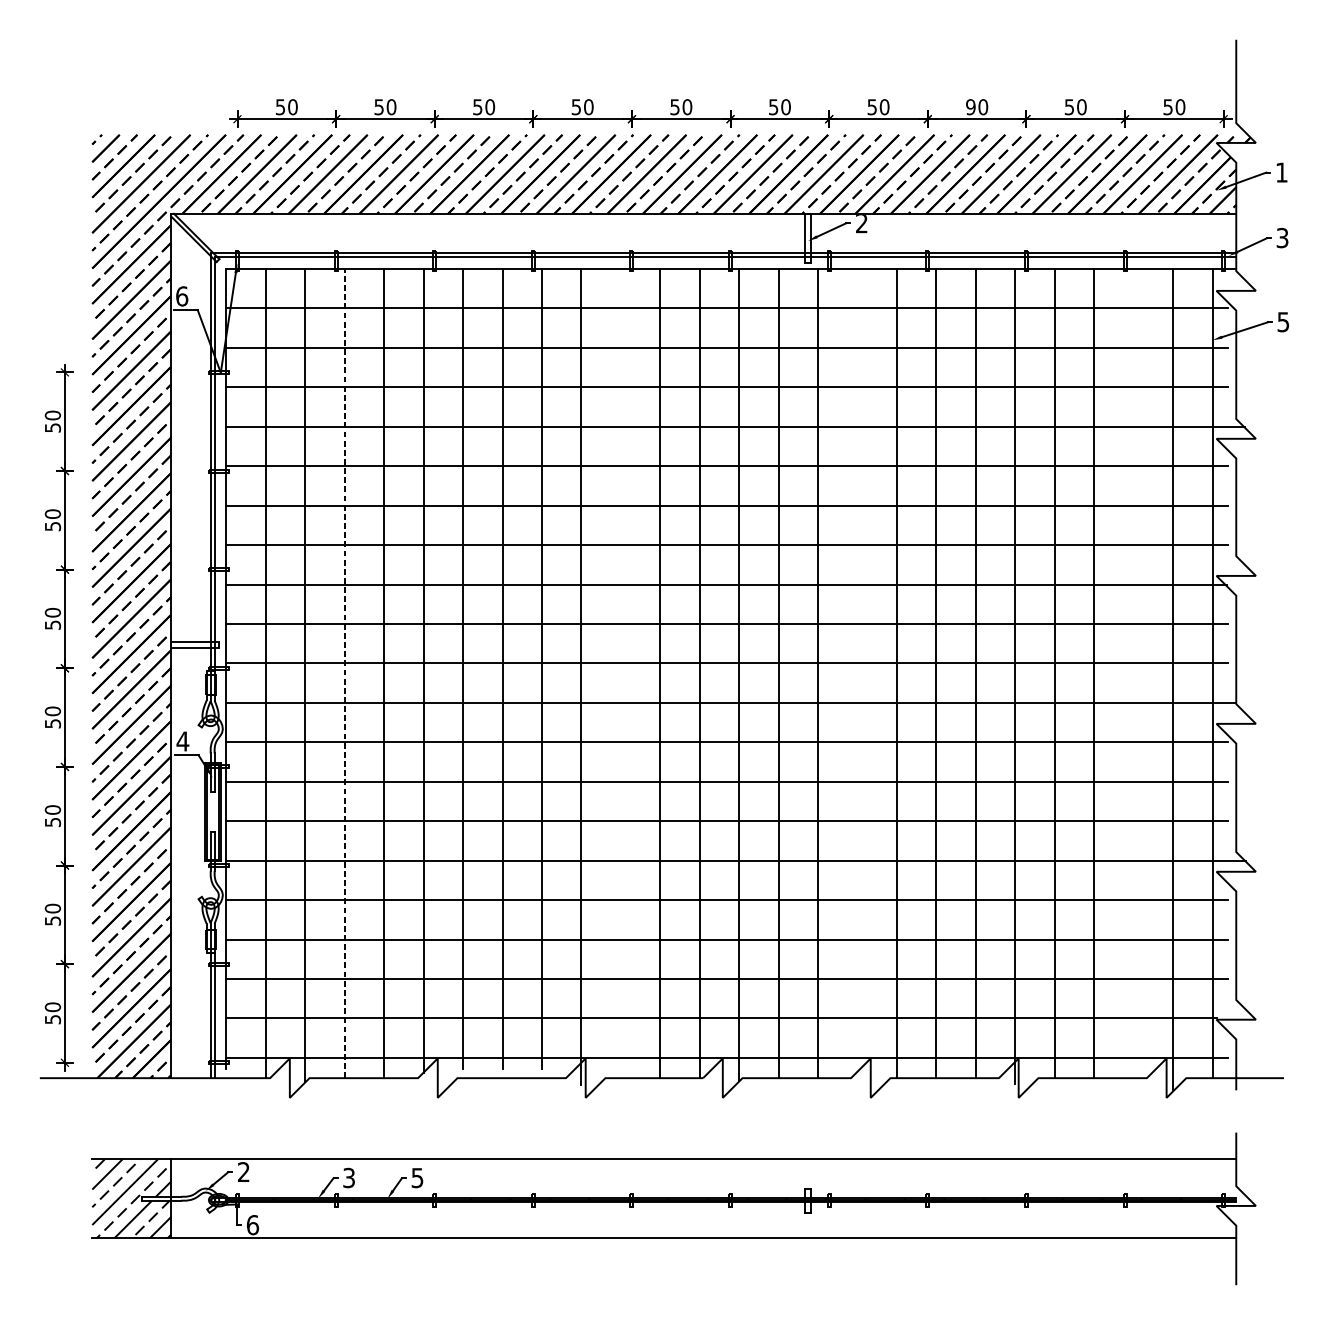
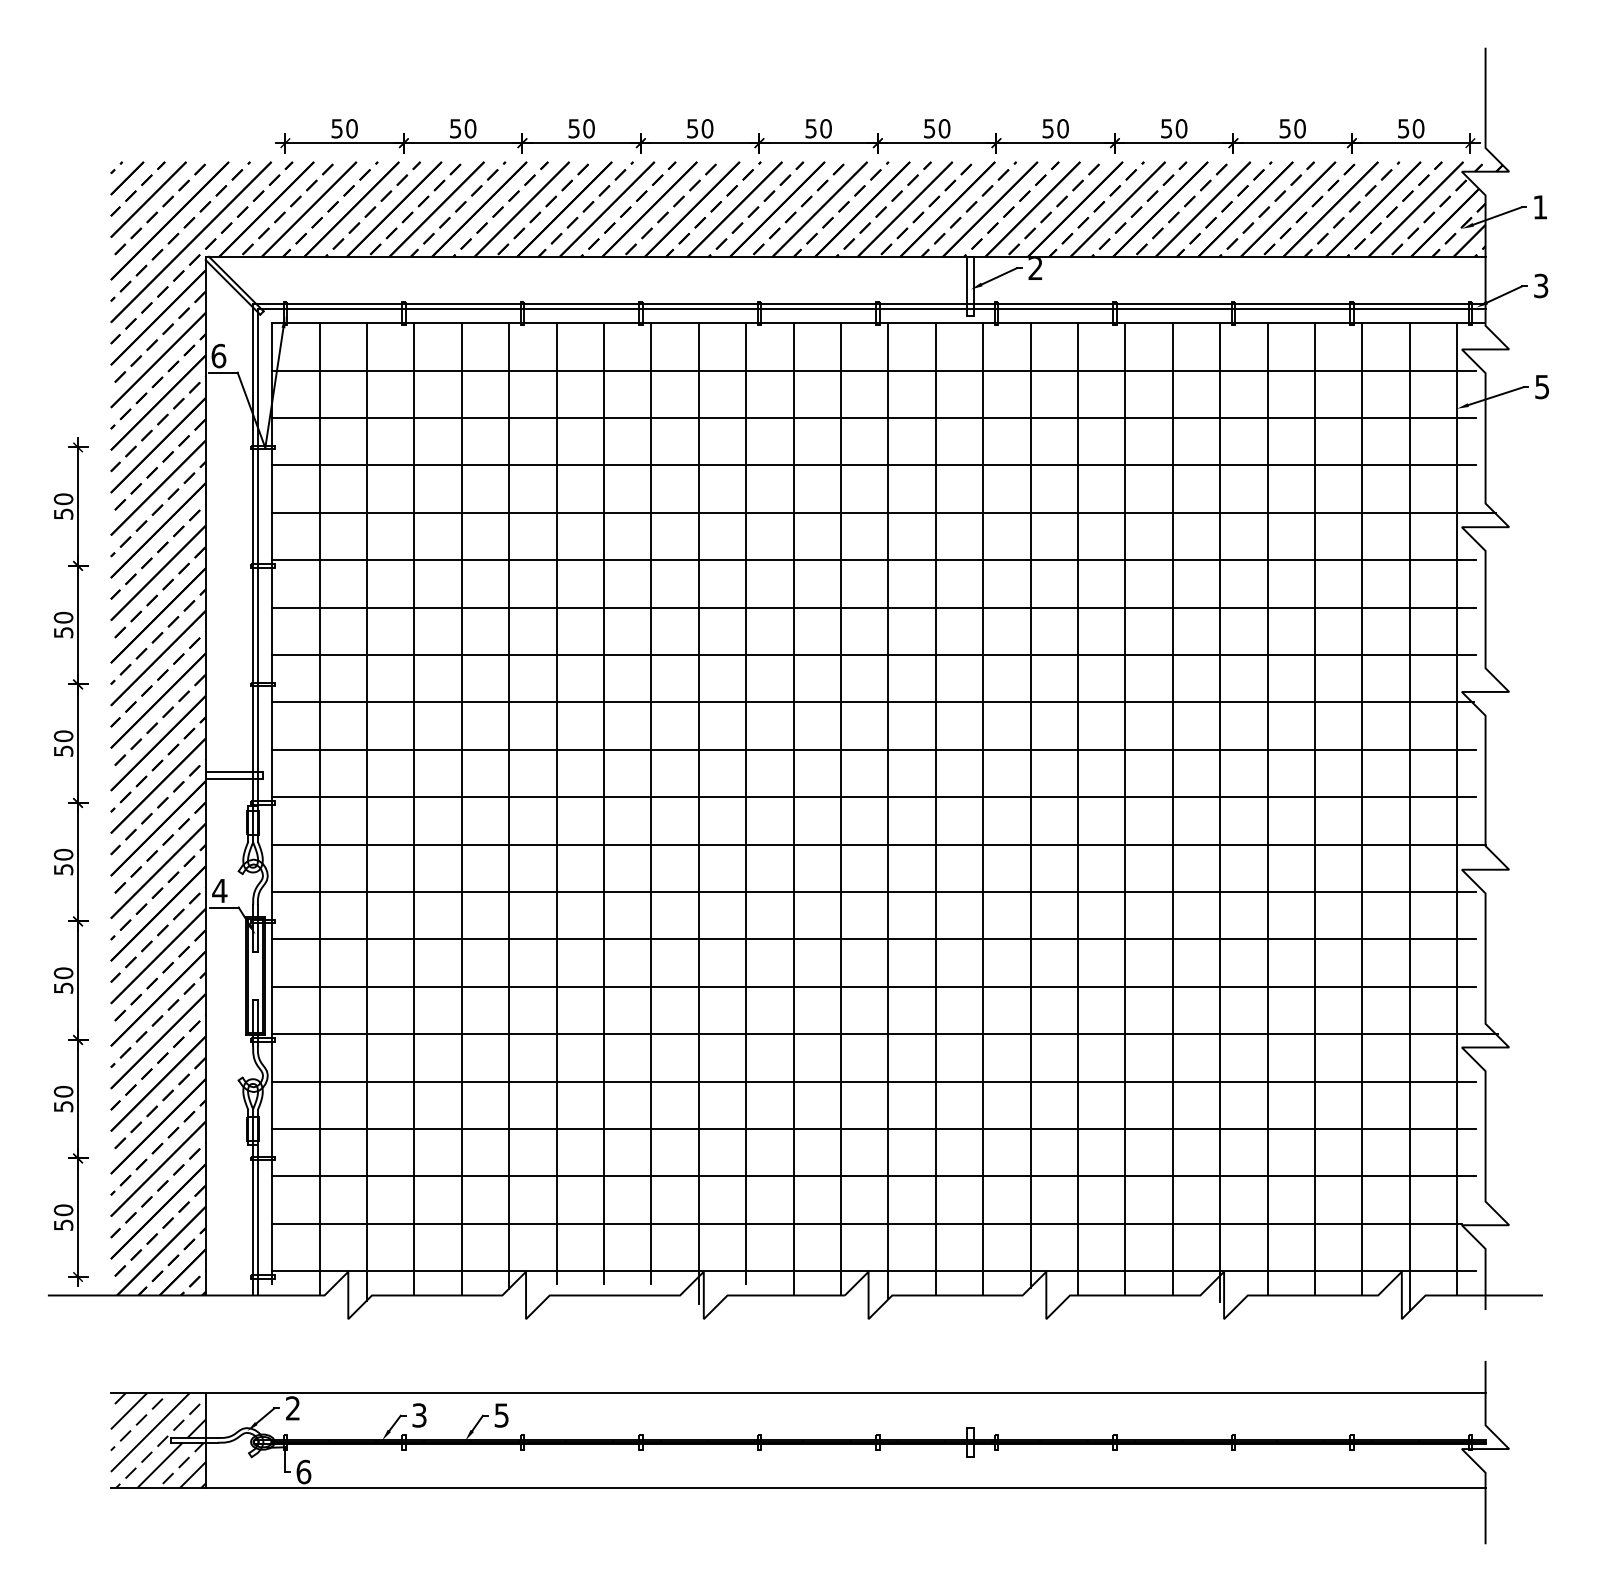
text: (970, 107) -> (1166, 128), 90 -> 50
line: (621, 668) -> (746, 803), added
line: (857, 670) -> (1030, 805), added
line: (344, 672) -> (414, 808), dashed -> solid
line: (1133, 673) -> (1362, 809), added

